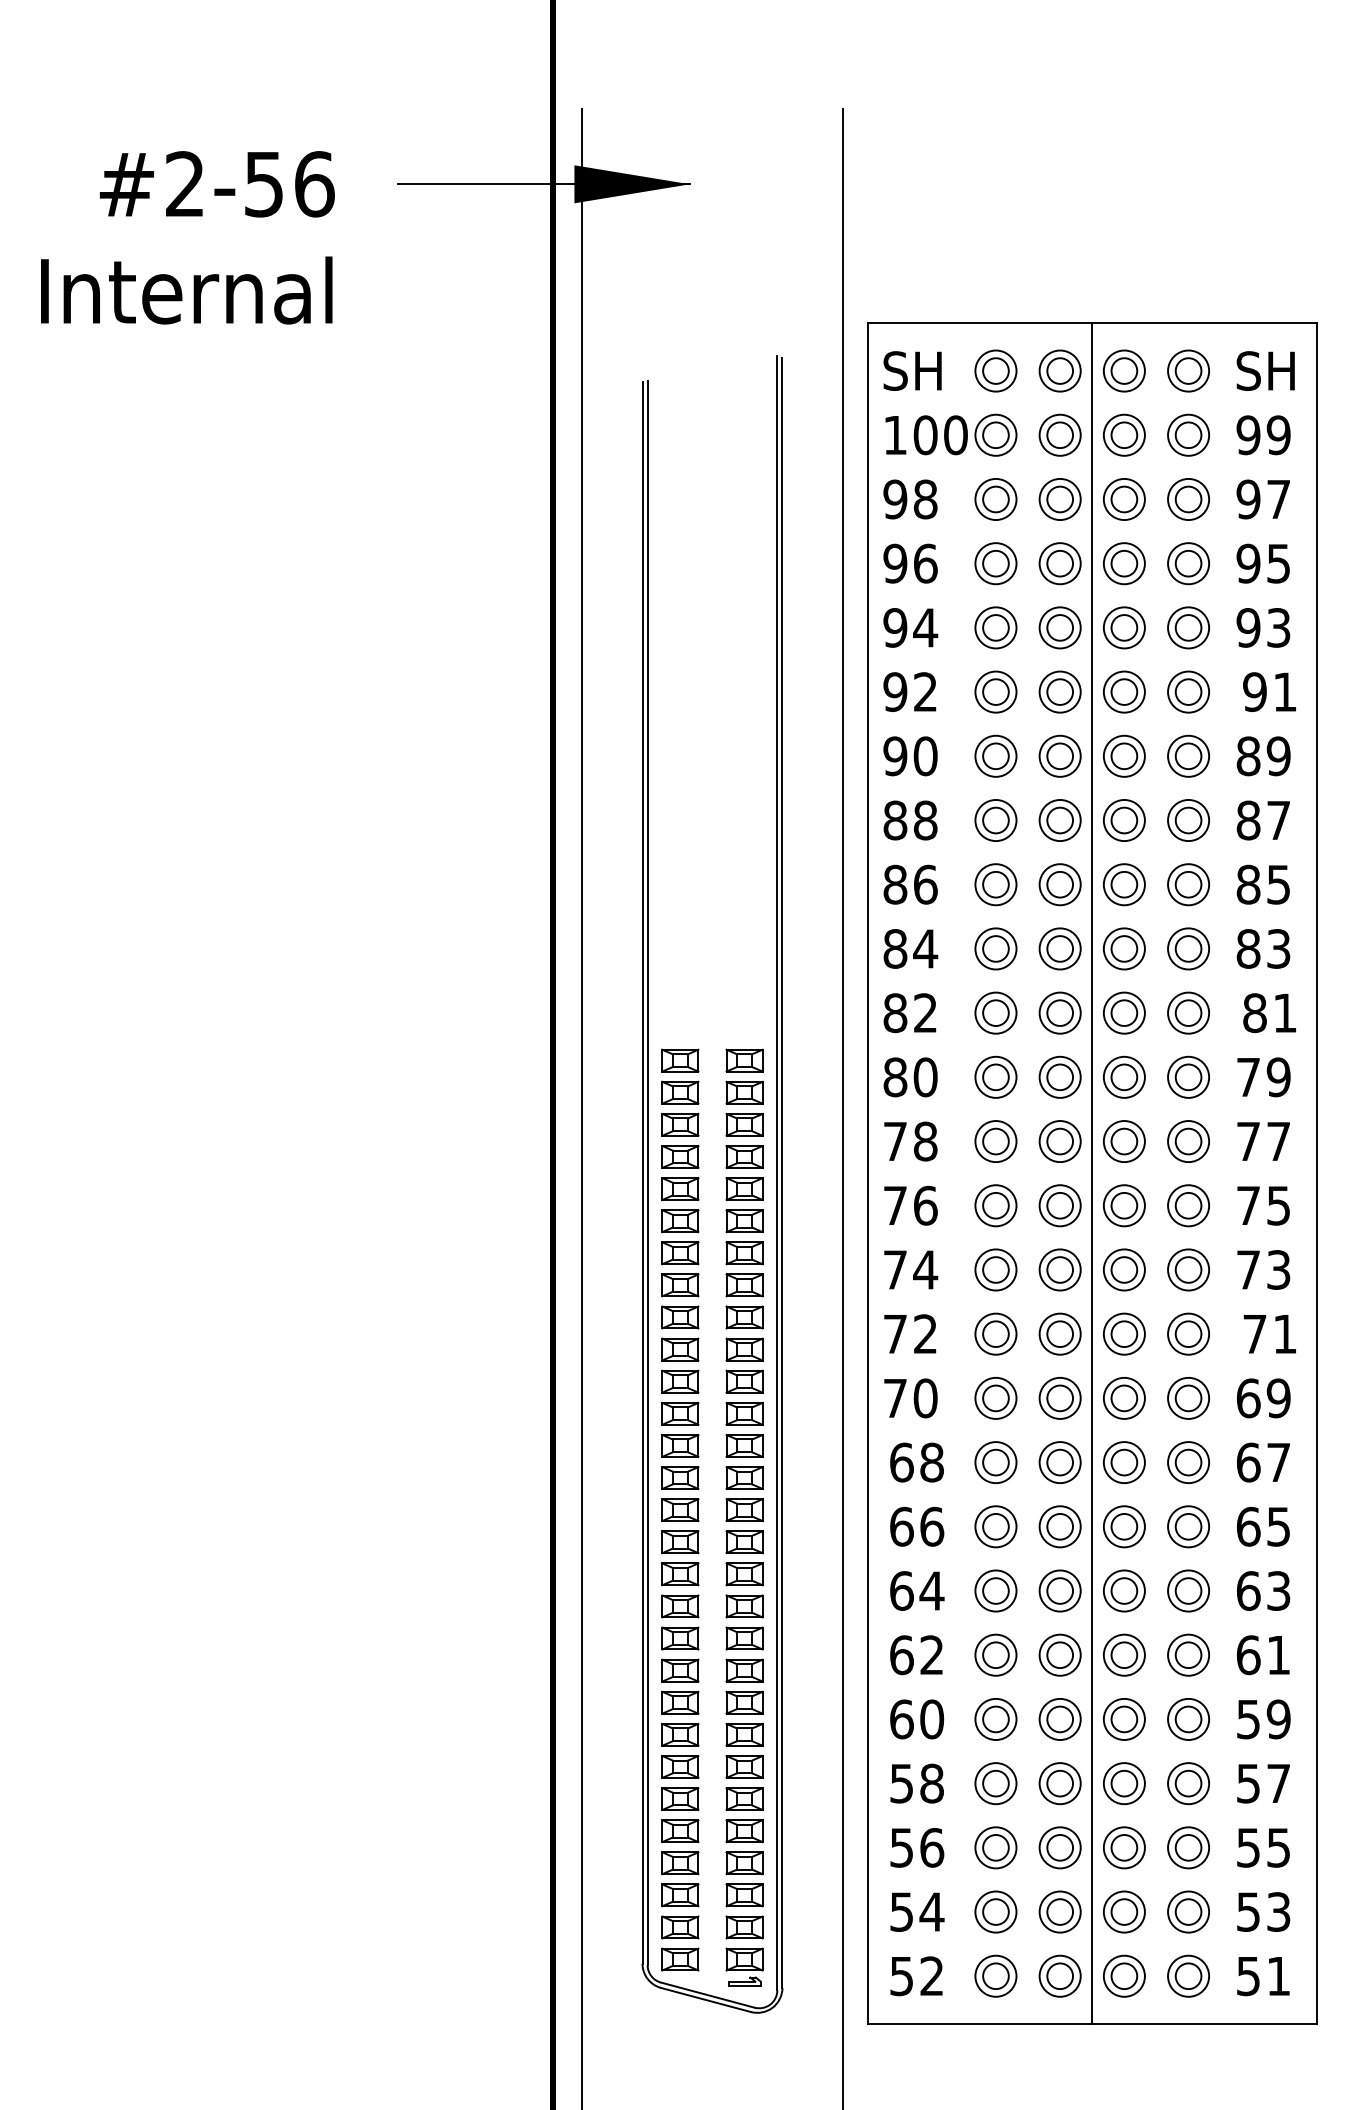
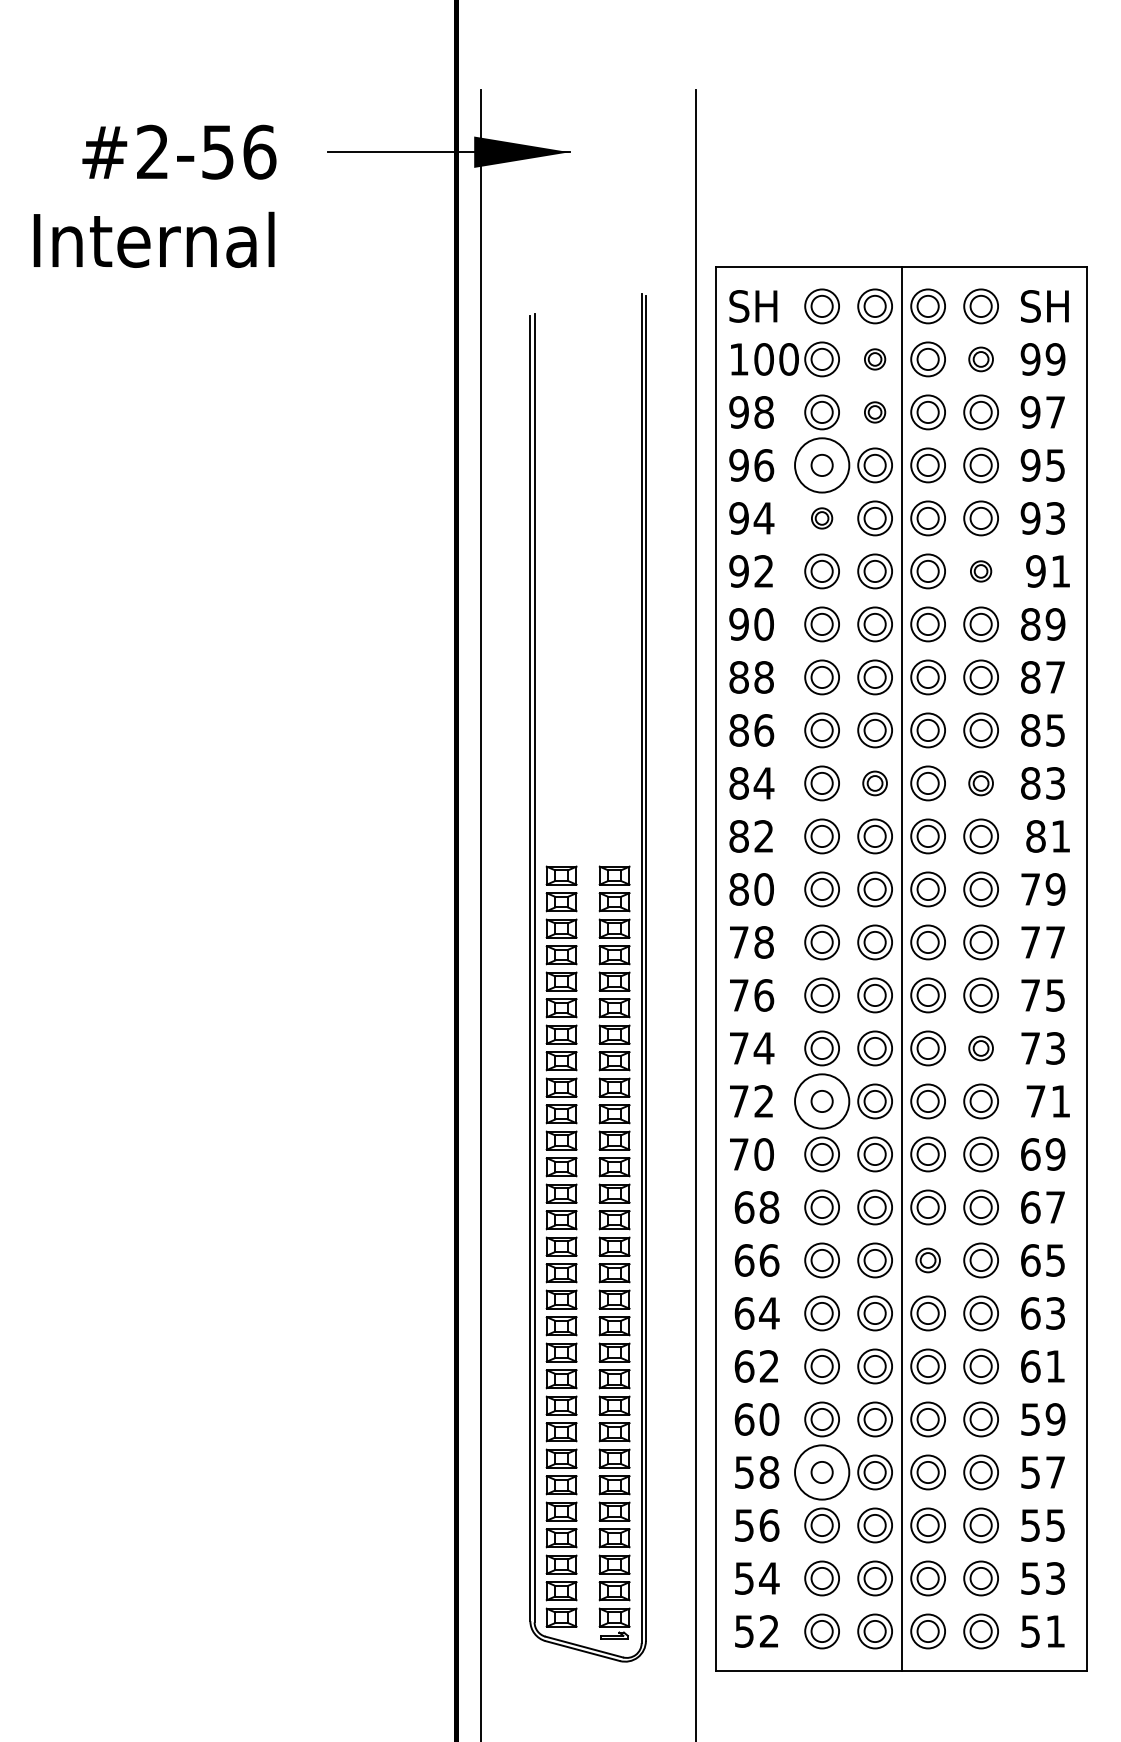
part: (1059, 435) -> (874, 359), size x0.6
part: (1187, 435) -> (980, 359), size x0.7
part: (1059, 499) -> (874, 412), size x0.6
circle: (996, 563) -> (822, 465), size x1.6
part: (995, 627) -> (821, 518), size x0.6
part: (1187, 692) -> (980, 571), size x0.6
part: (1059, 949) -> (874, 783), size x0.7
part: (1187, 949) -> (980, 783), size x0.7
part: (1187, 1270) -> (980, 1048), size x0.7
circle: (996, 1334) -> (822, 1101), size x1.6
part: (1123, 1526) -> (927, 1260), size x0.7
circle: (996, 1783) -> (822, 1472), size x1.6

